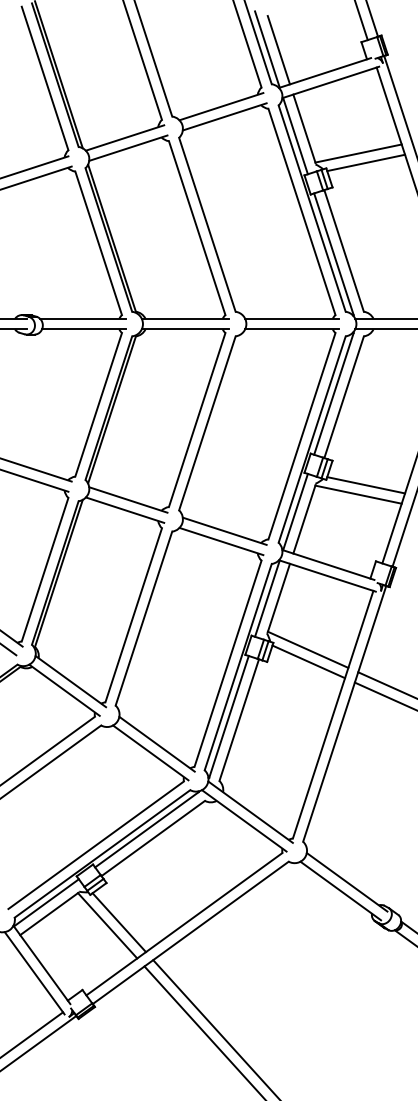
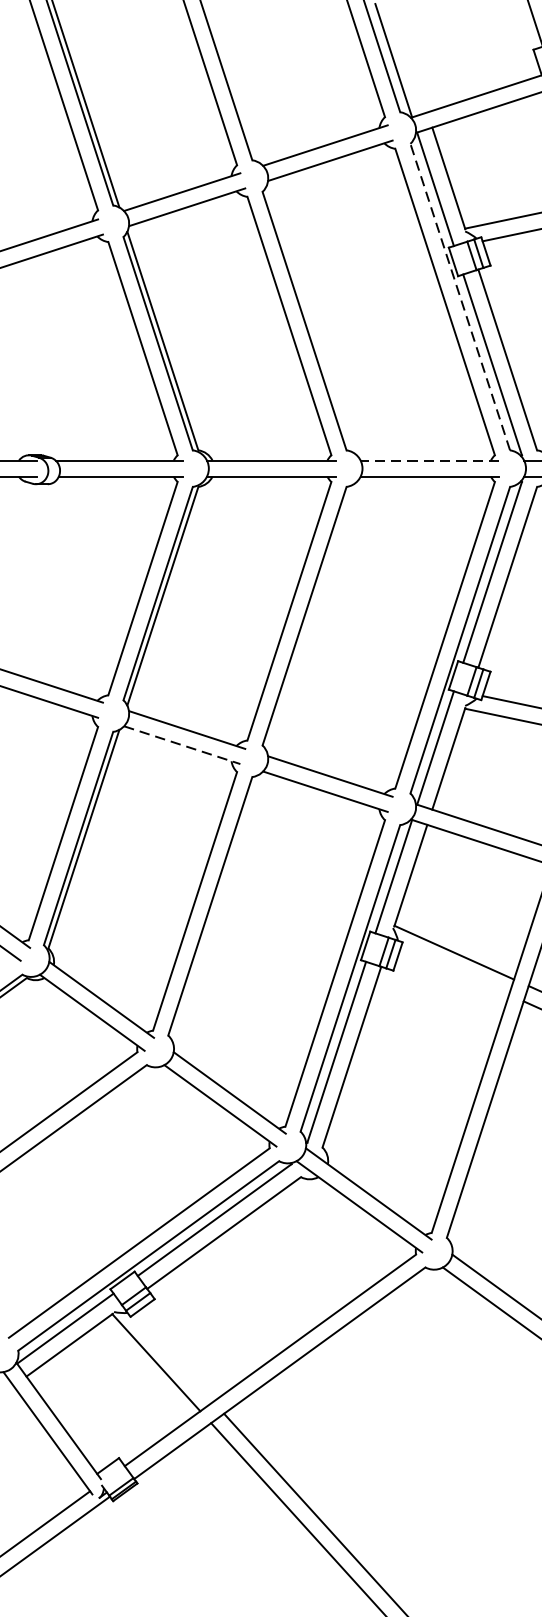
line: (278, 50) -> (410, 62), removed
line: (312, 208) -> (460, 296), solid -> dashed
line: (291, 318) -> (429, 460), solid -> dashed
line: (125, 510) -> (182, 745), solid -> dashed
line: (308, 661) -> (454, 970), removed
line: (119, 922) -> (173, 1357), removed

